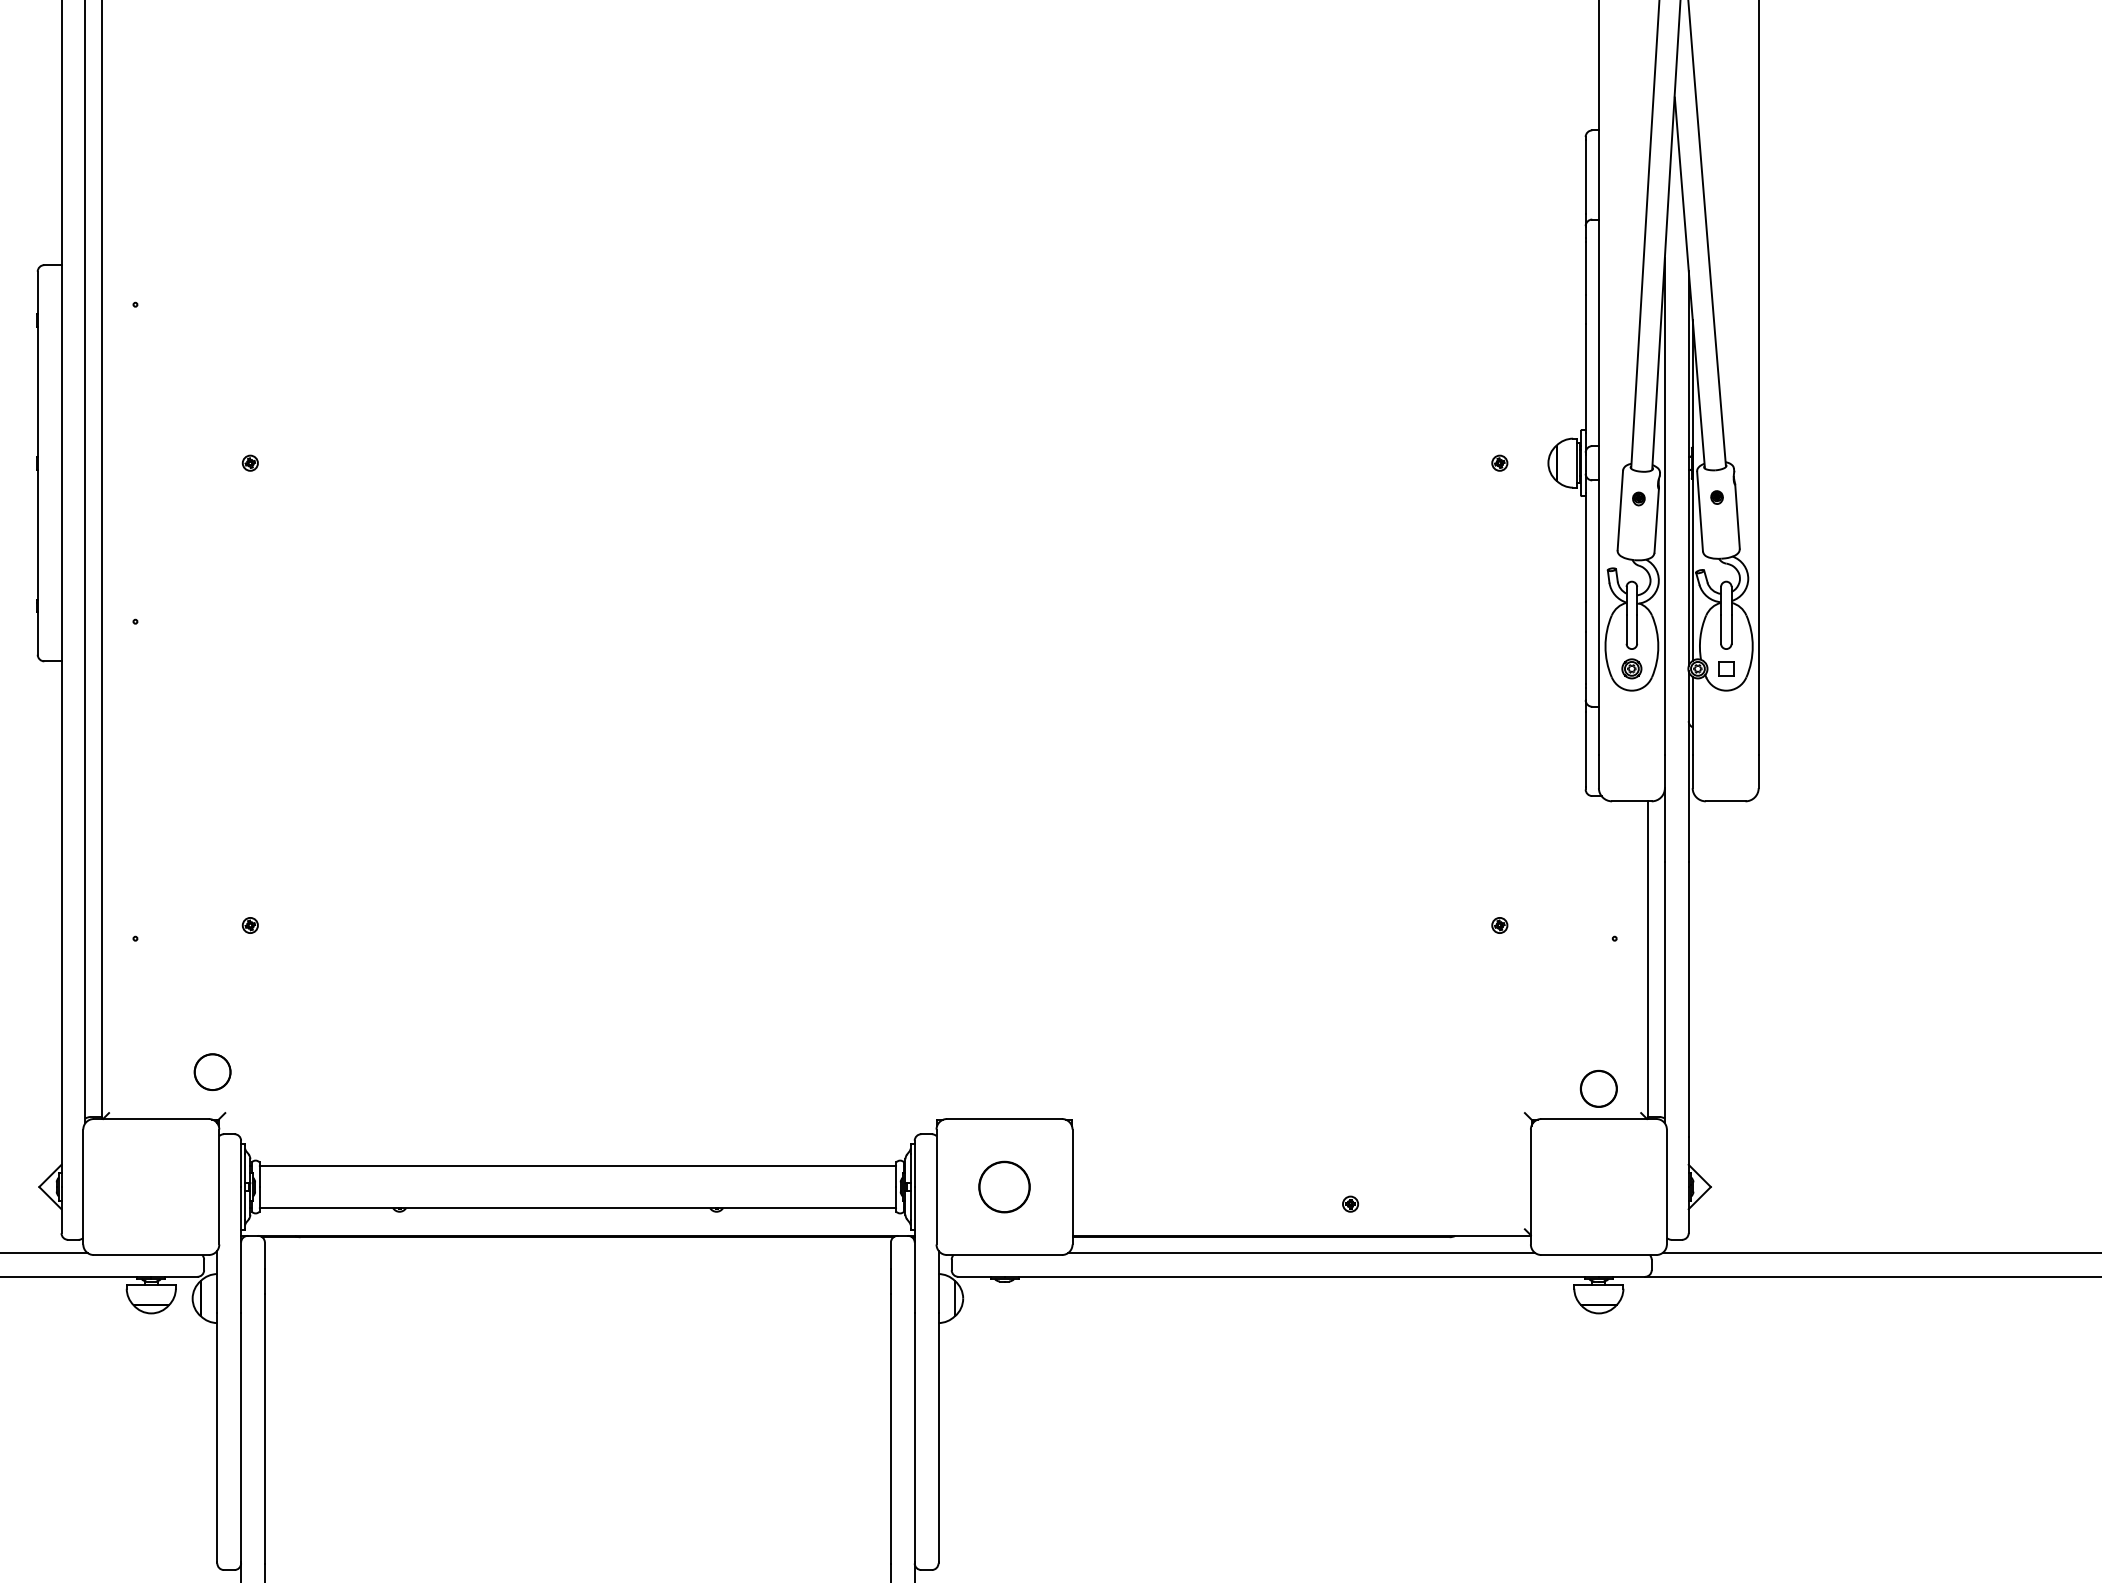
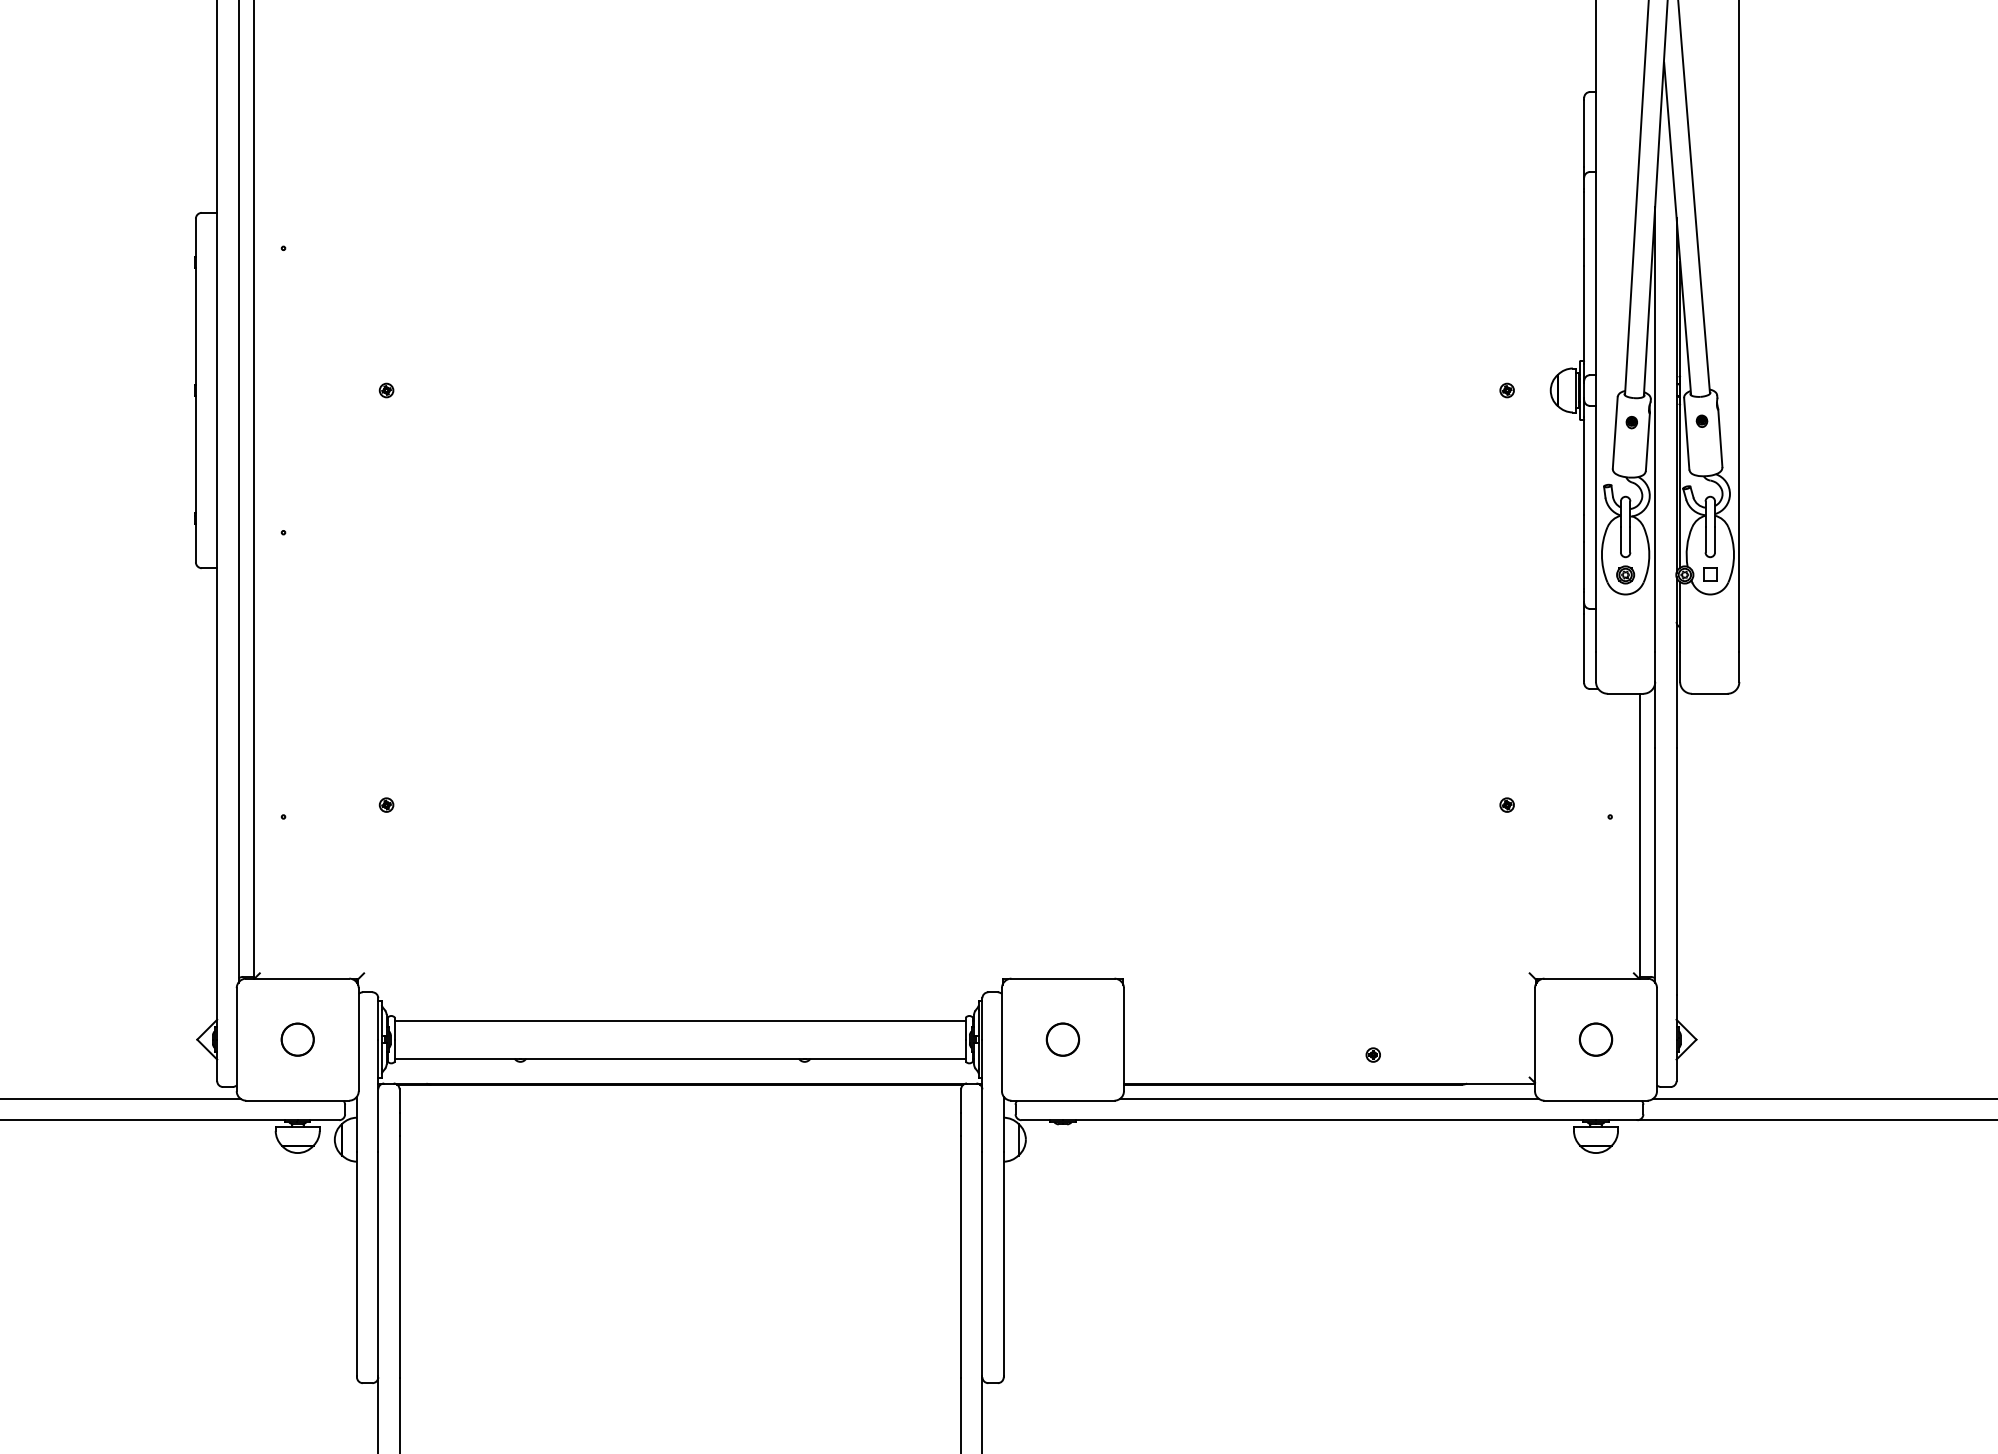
circle: (212, 1071) -> (297, 1039), moved
part: (1598, 1088) -> (1595, 1039), moved
part: (1004, 1186) -> (1062, 1039), size x0.71

